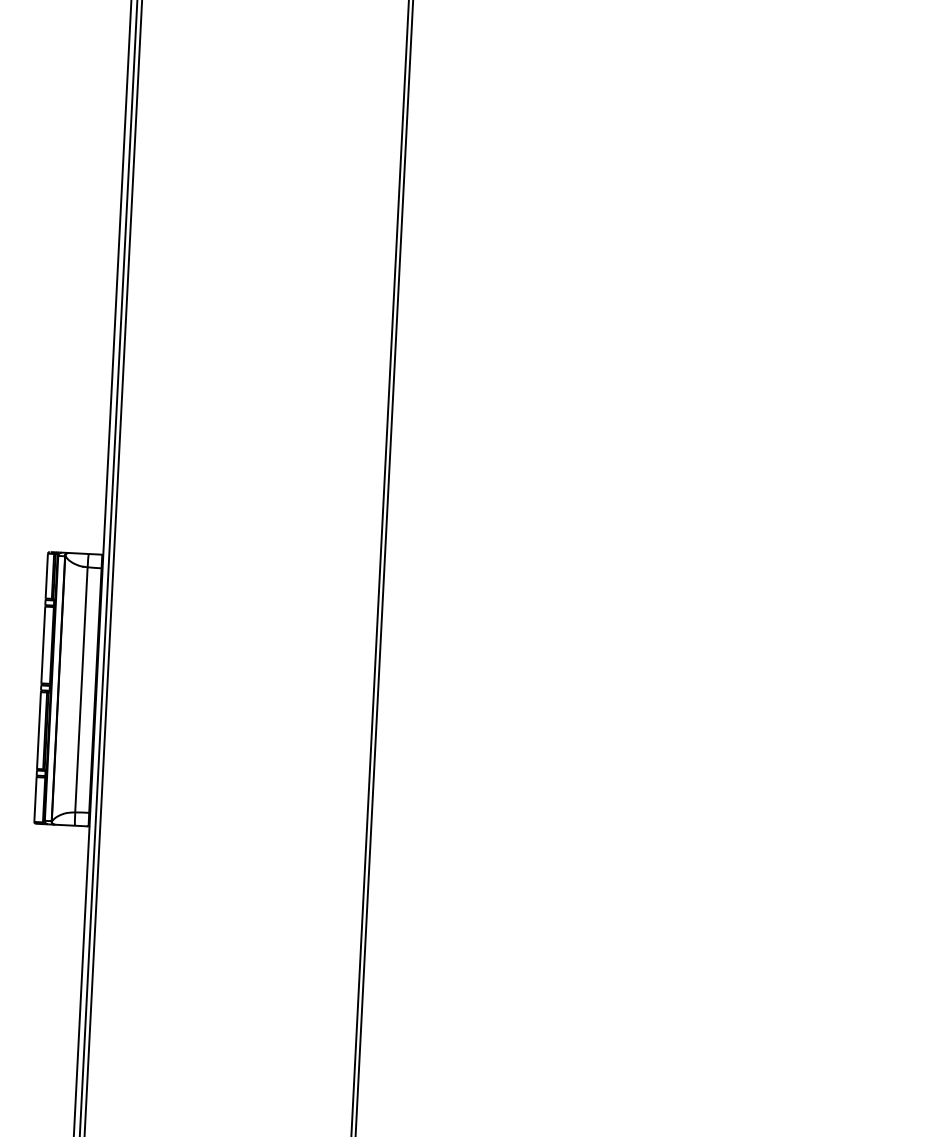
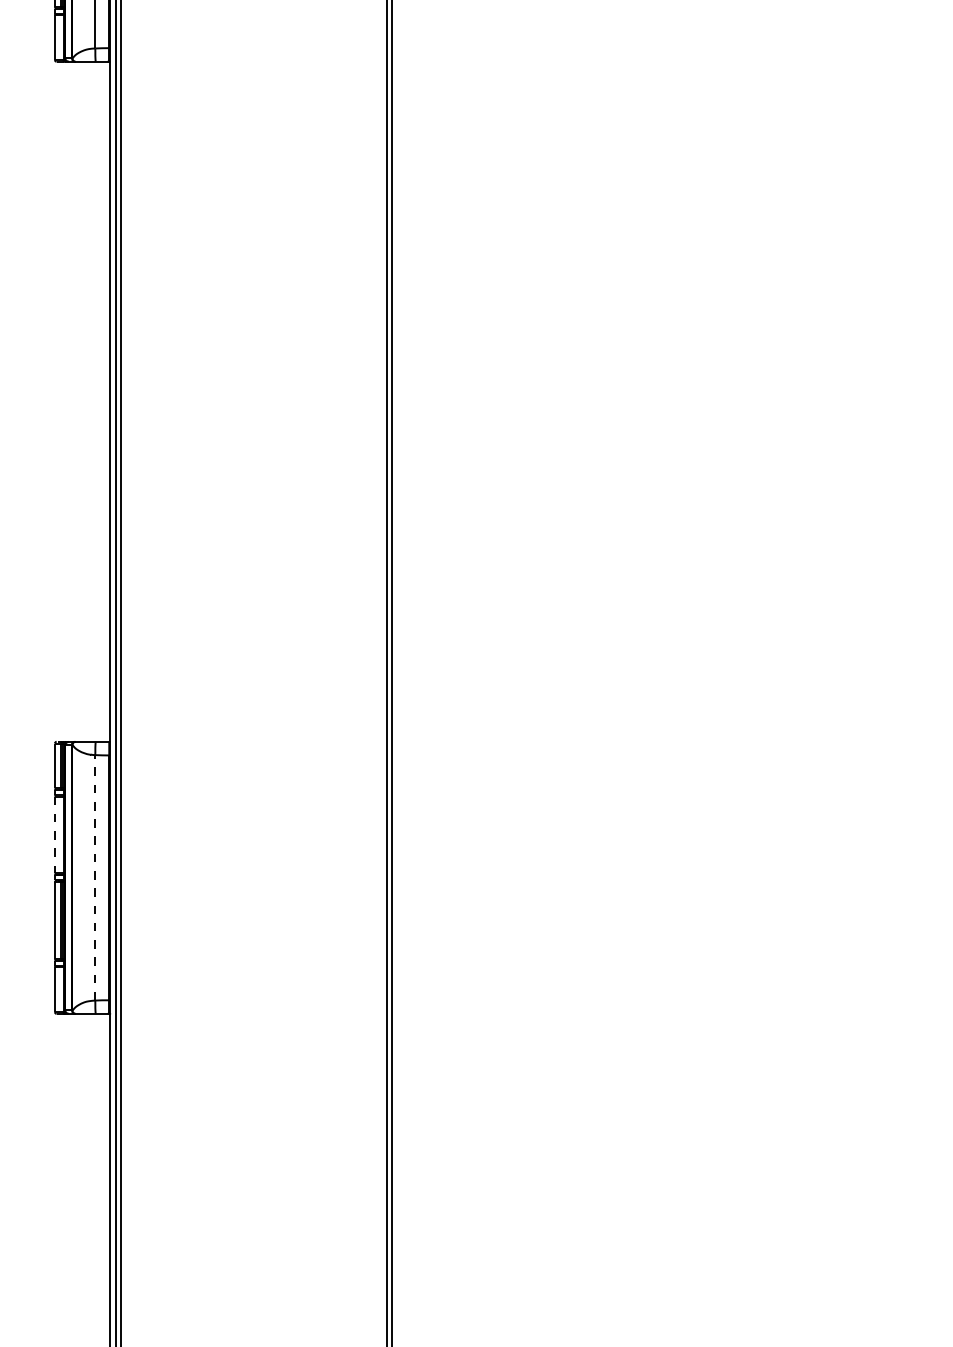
line: (42, 645) -> (54, 835), solid -> dashed
line: (81, 689) -> (95, 877), solid -> dashed

